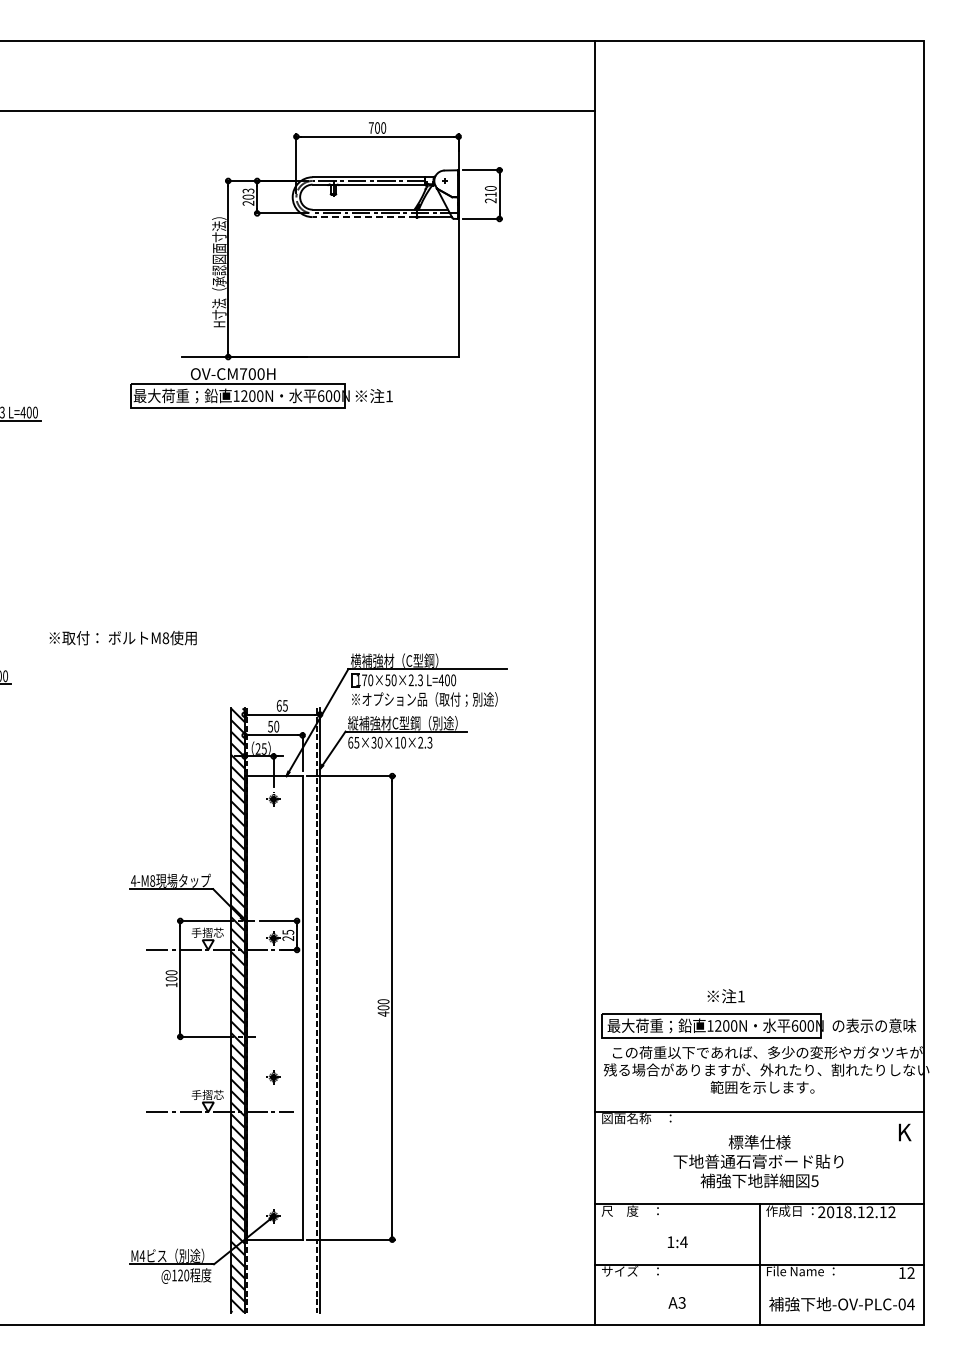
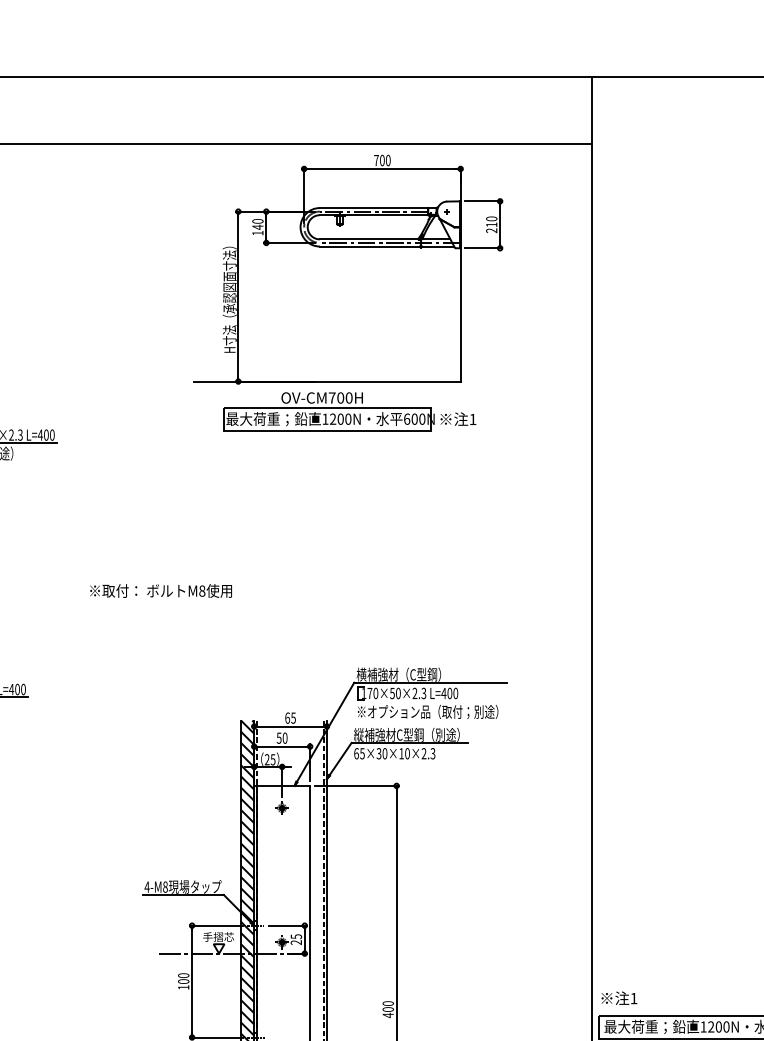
text: (248, 196) -> (257, 226), 203 -> 140
line: (364, 217) -> (369, 246), dashed -> solid
part: (261, 388) -> (349, 411), moved
text: (122, 638) -> (160, 591), moved
text: (725, 996) -> (618, 998), moved

